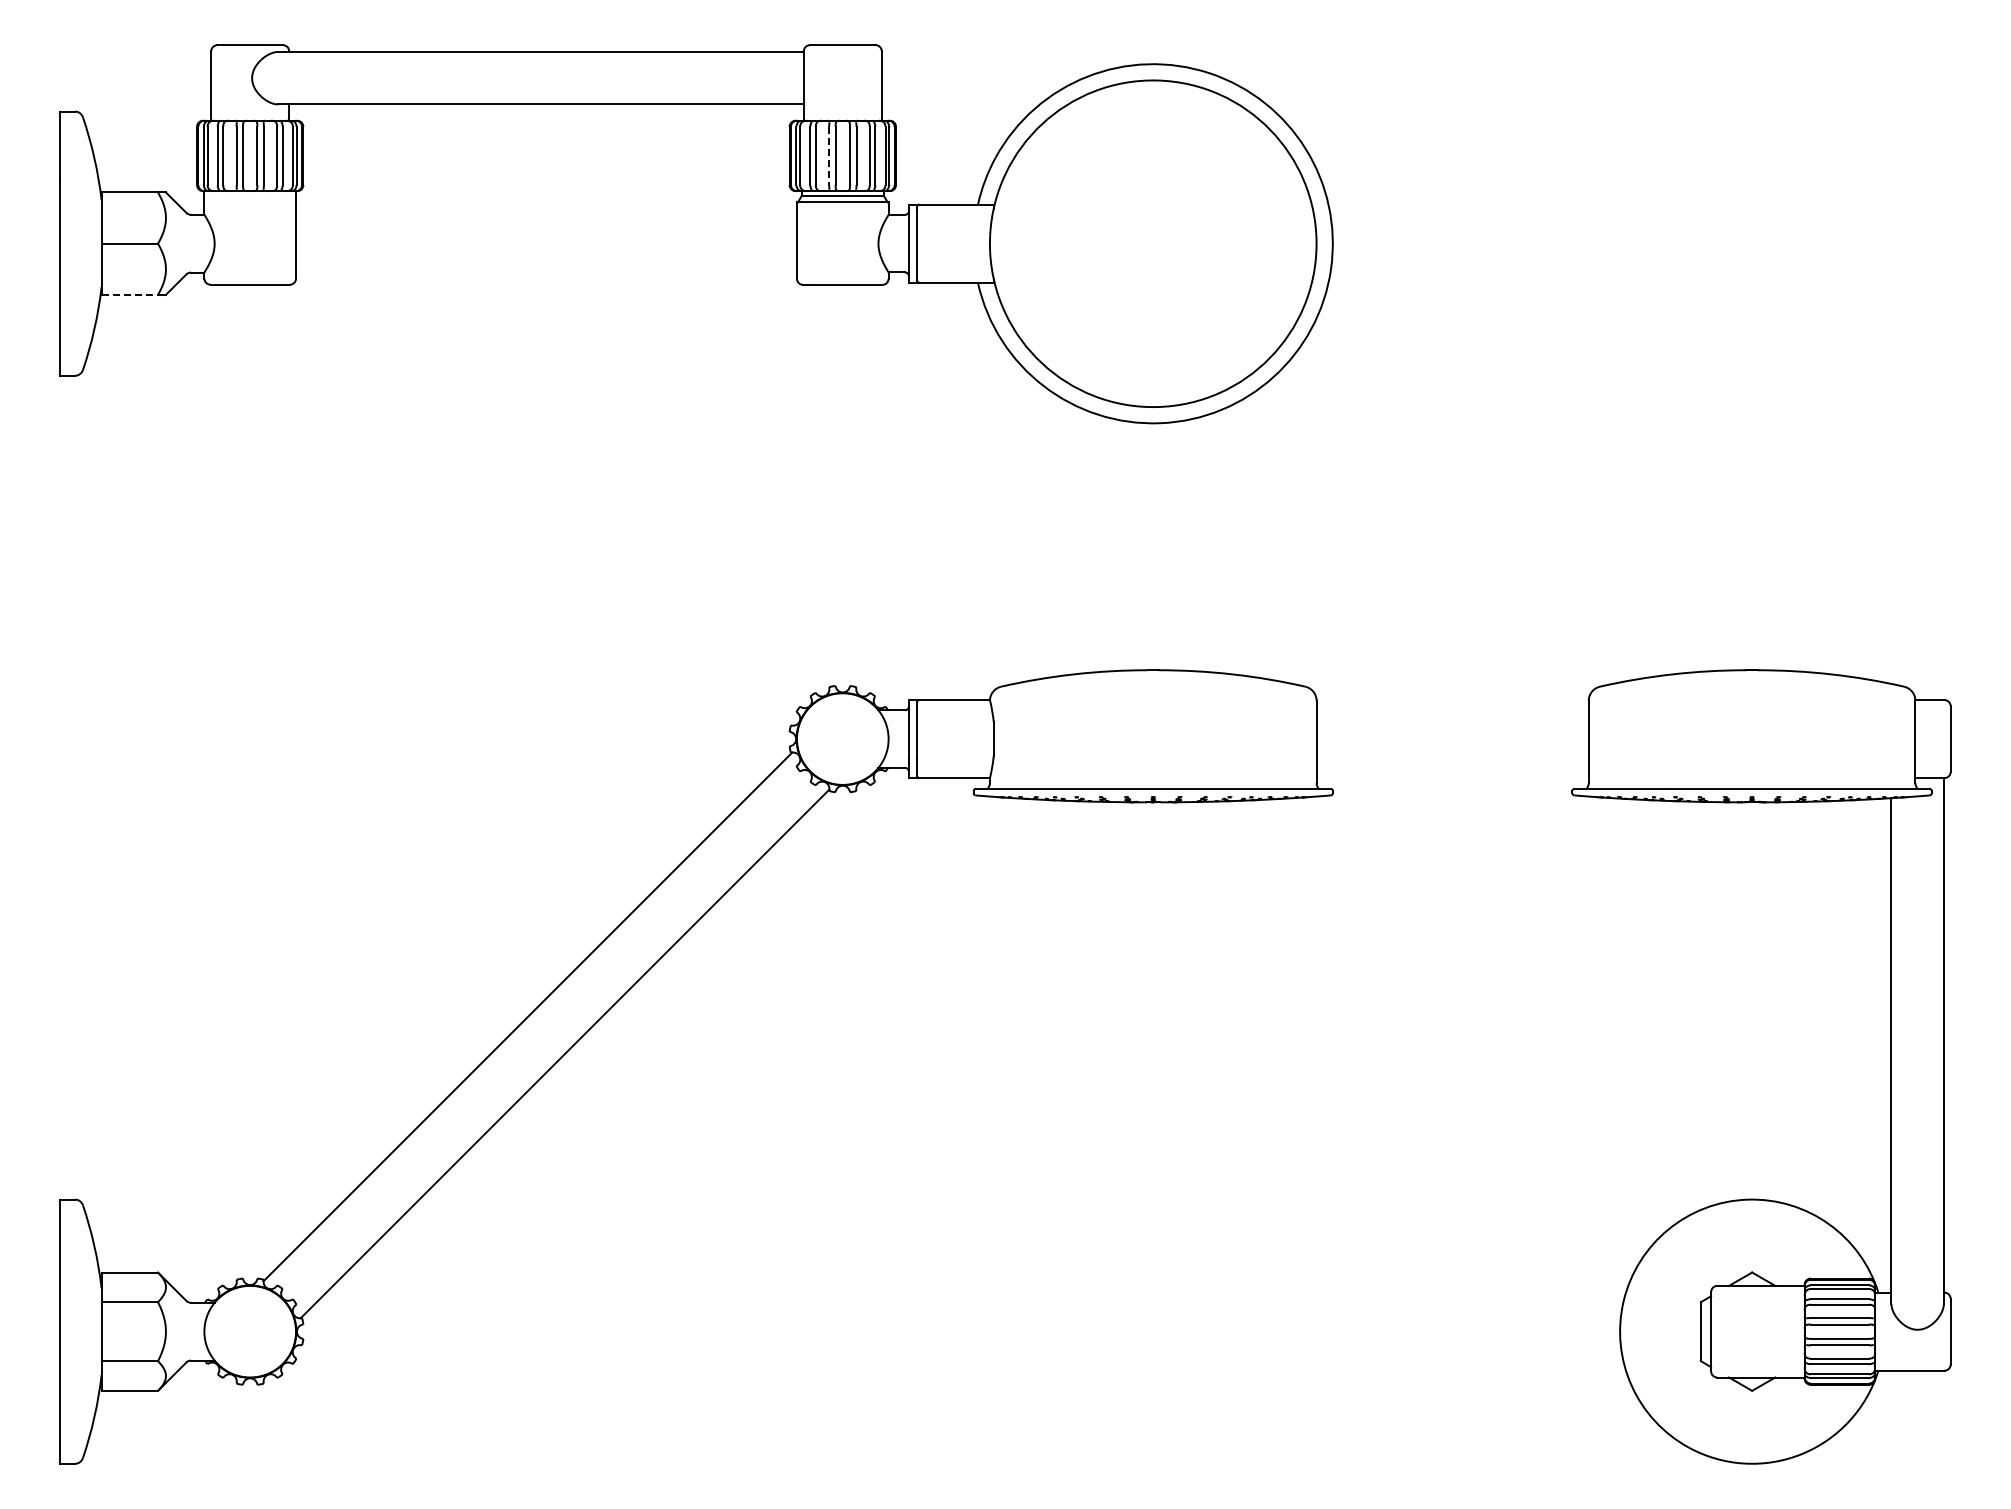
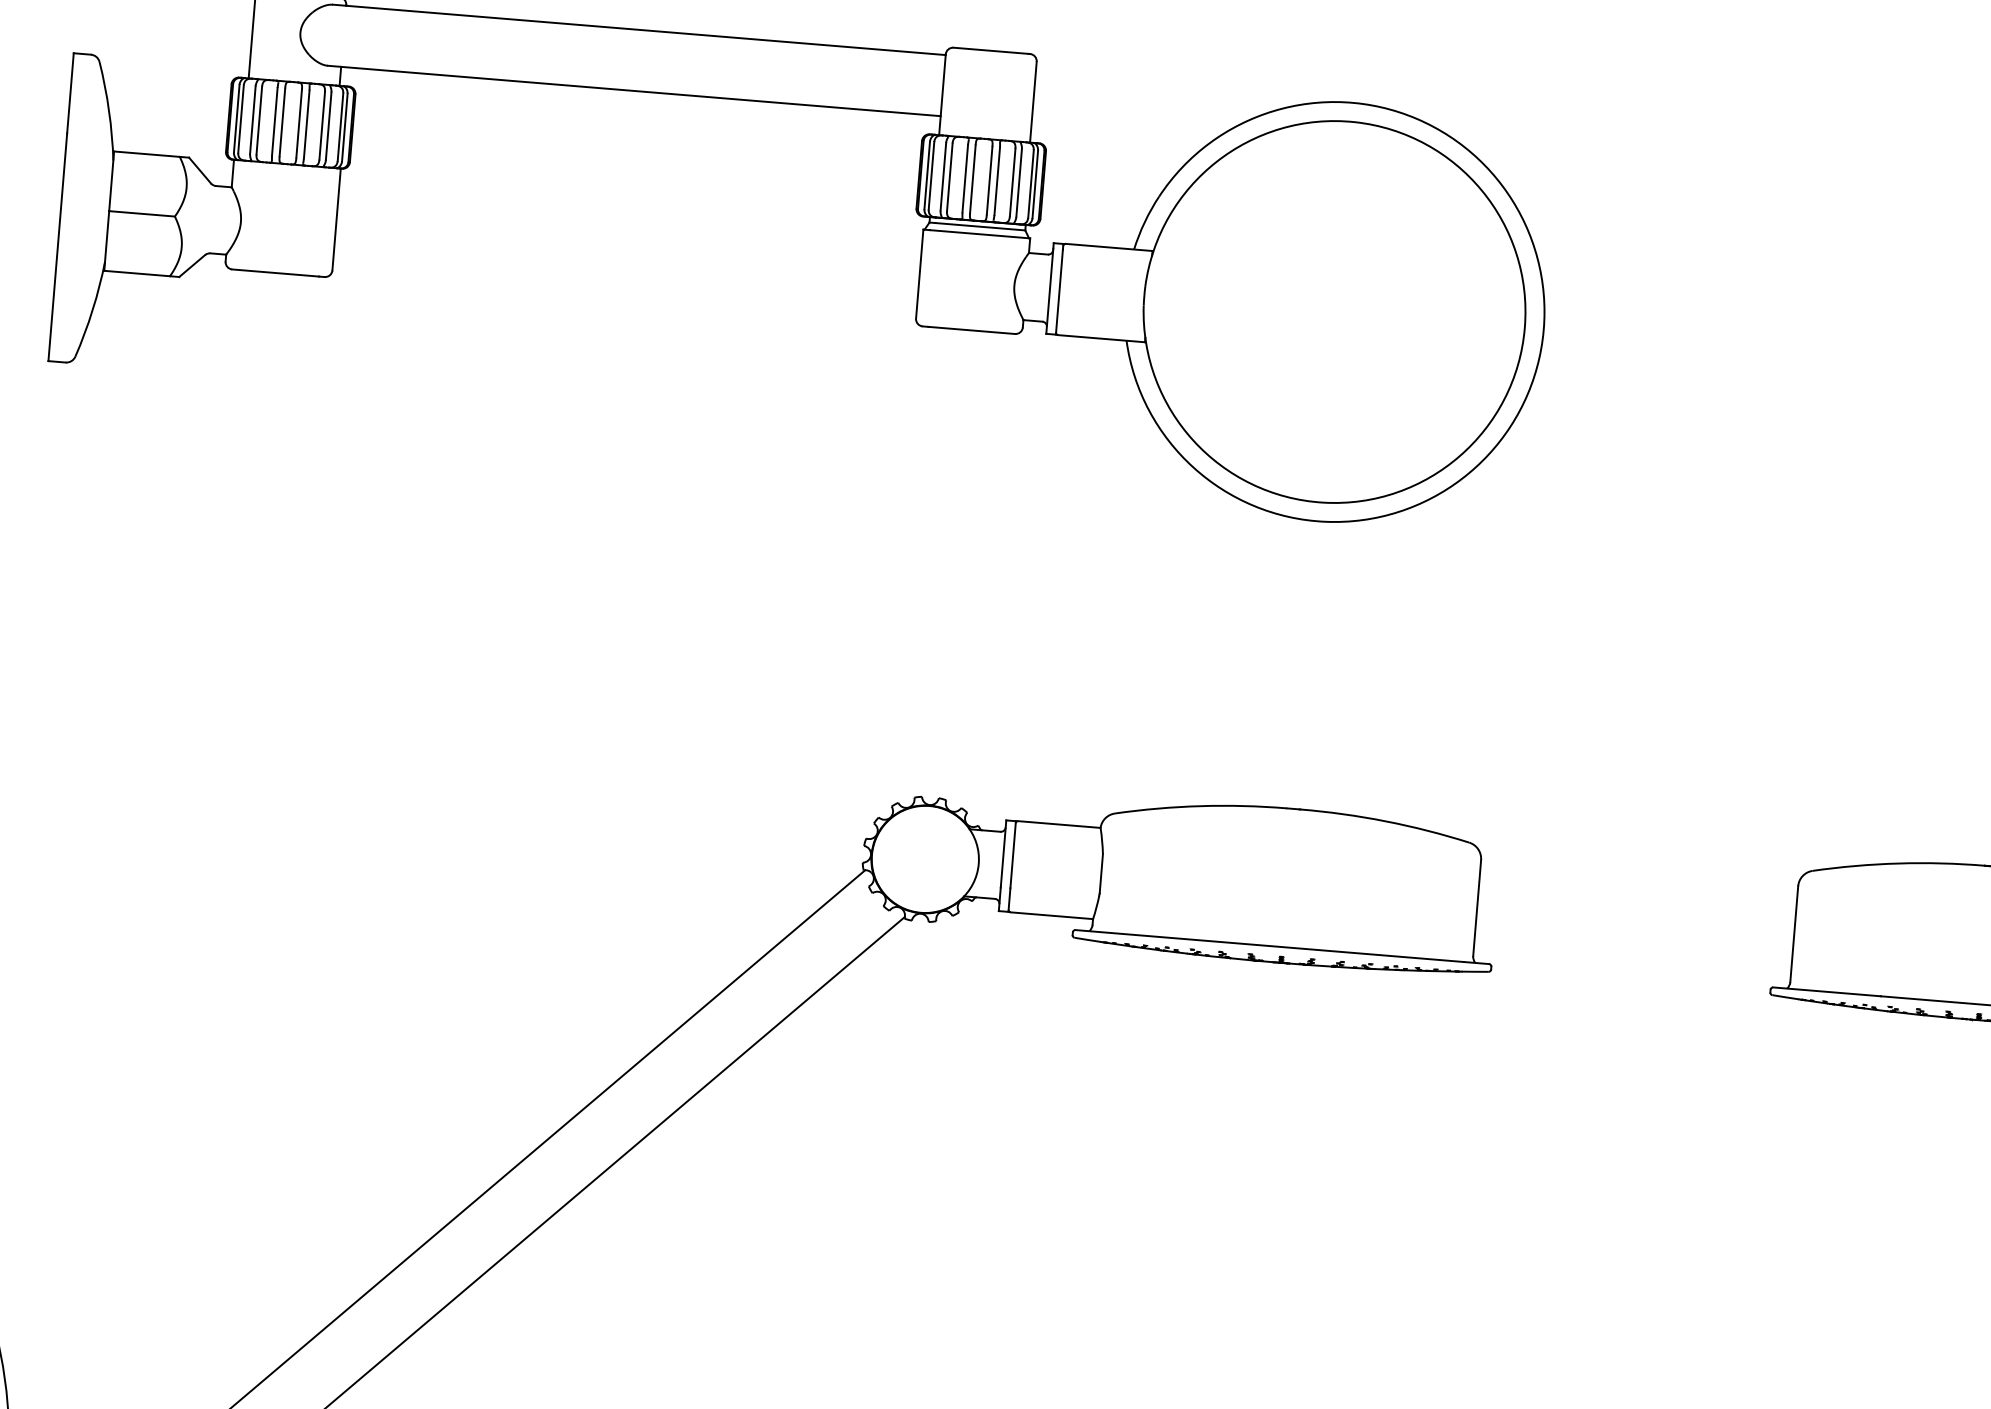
line: (829, 156) -> (965, 179), dashed -> solid
line: (130, 294) -> (138, 273), dashed -> solid

